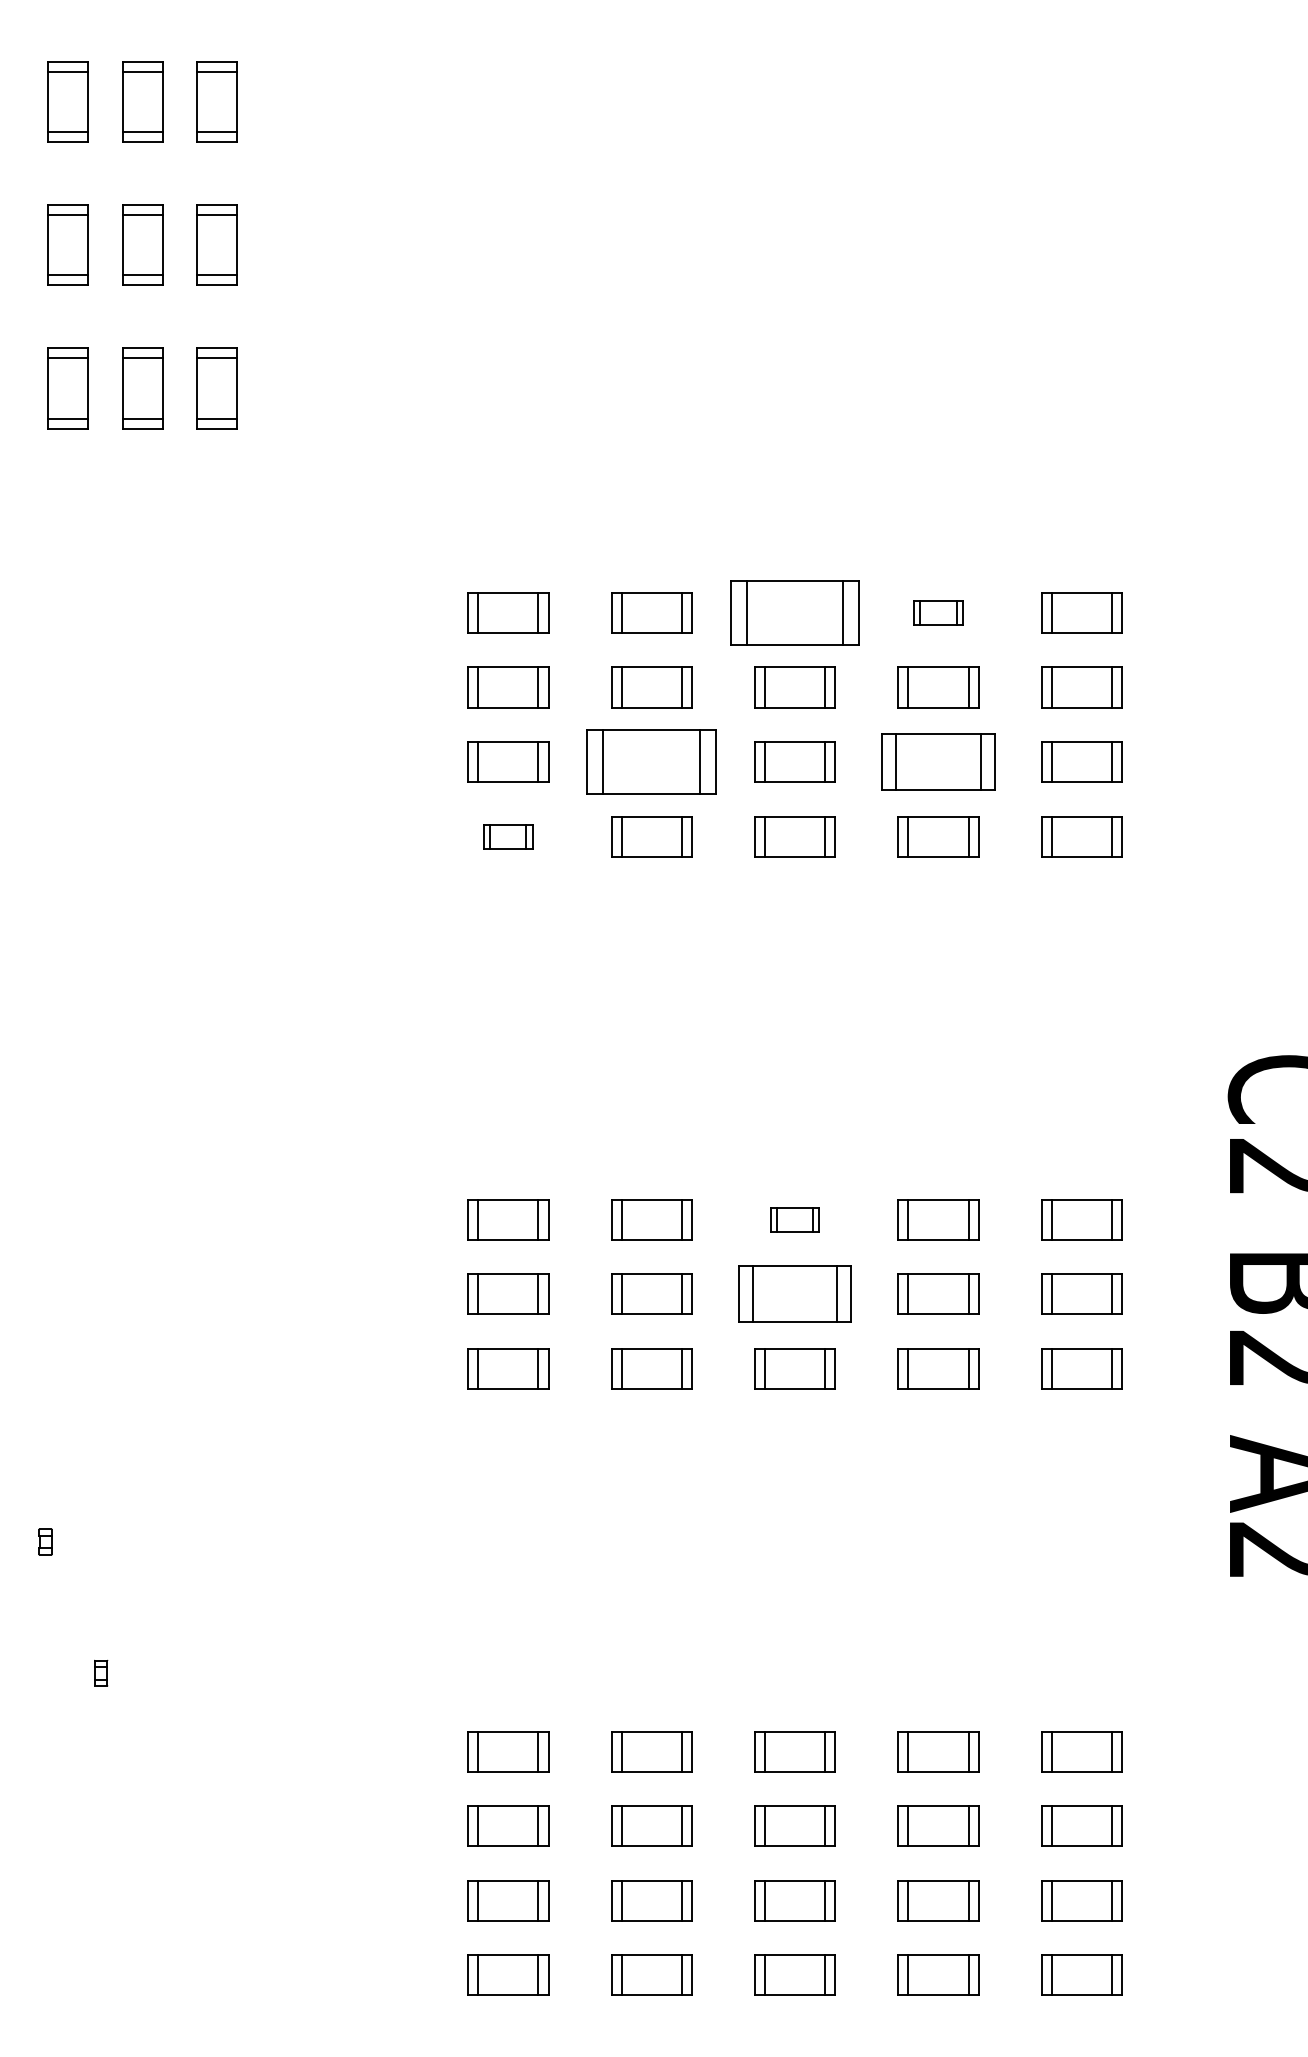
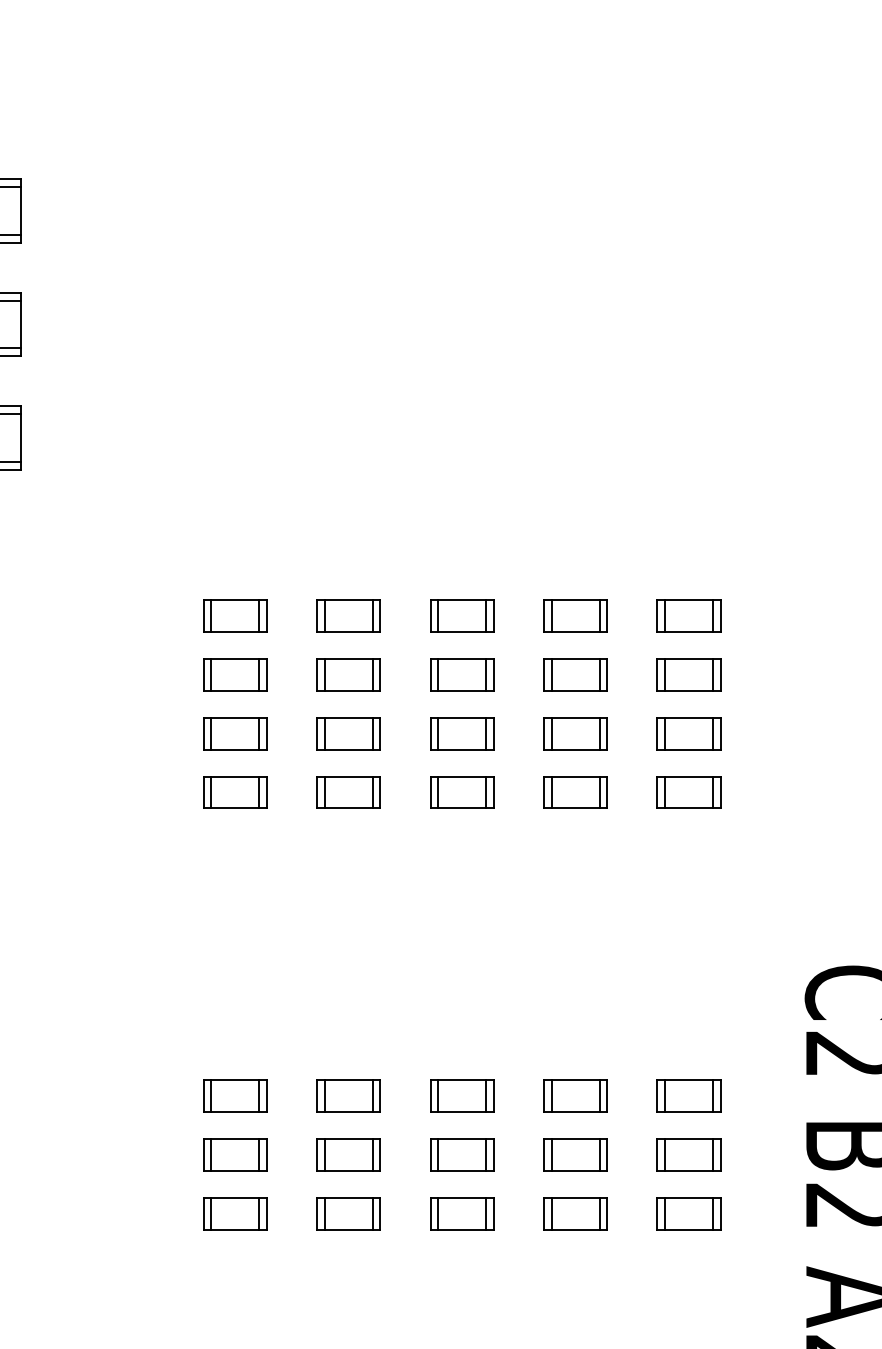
part: (794, 612) -> (461, 615), size x0.62
part: (938, 612) -> (575, 615), size x1.67
part: (651, 761) -> (348, 733), size x0.62
part: (938, 761) -> (575, 733), size x0.71
part: (508, 836) -> (235, 792), size x1.67
part: (794, 1219) -> (461, 1095), size x1.67
part: (794, 1293) -> (461, 1154), size x0.71

